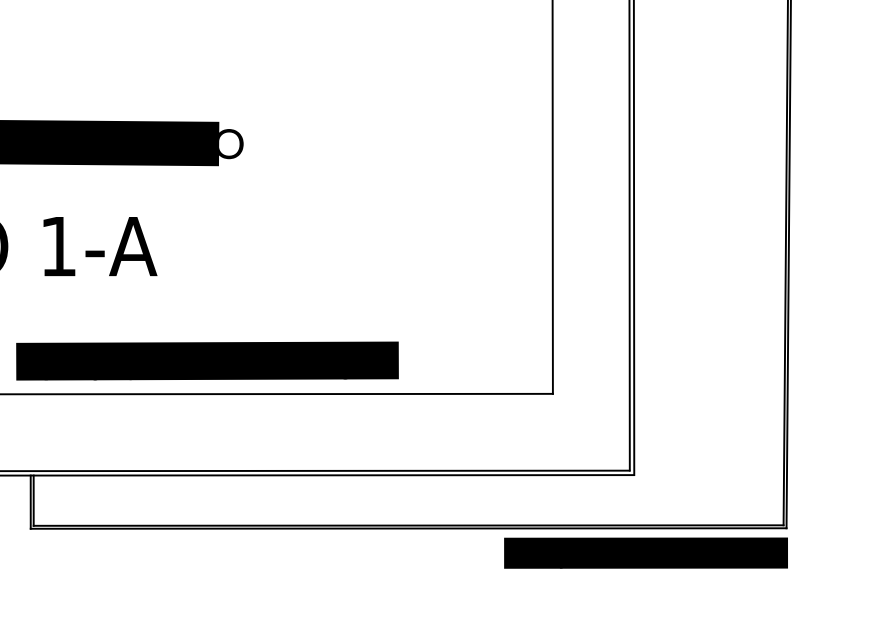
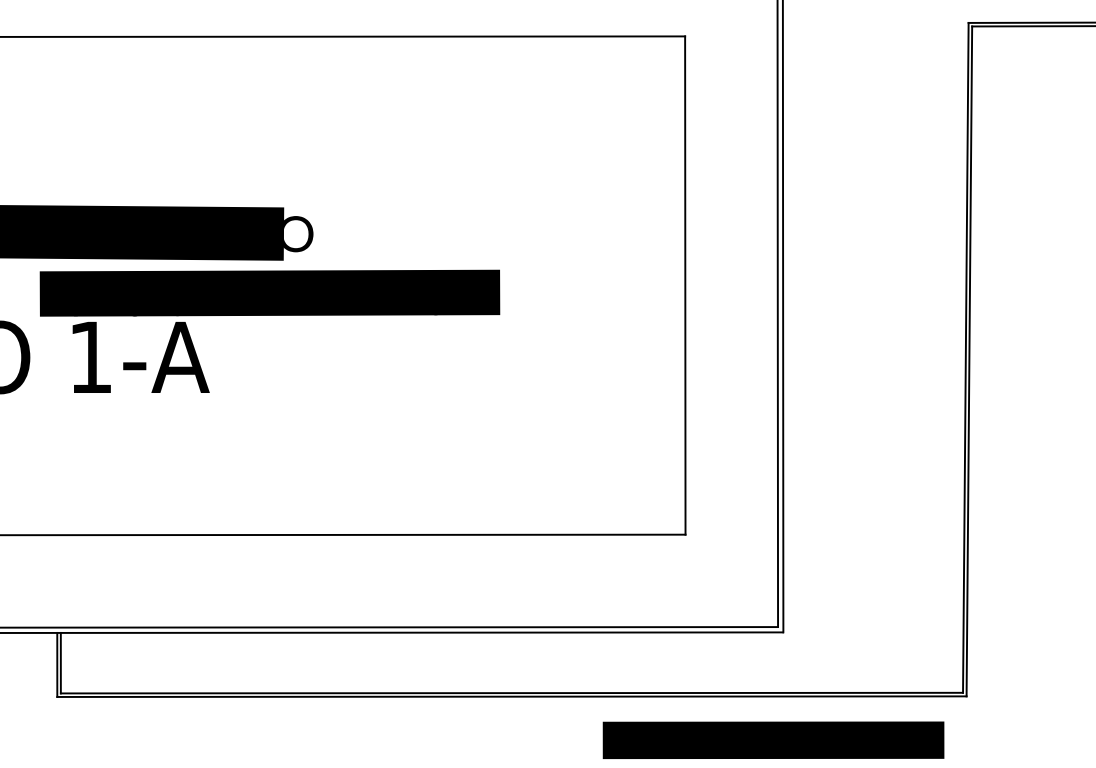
text: (207, 360) -> (269, 292), moved
text: (645, 552) -> (773, 739), moved

